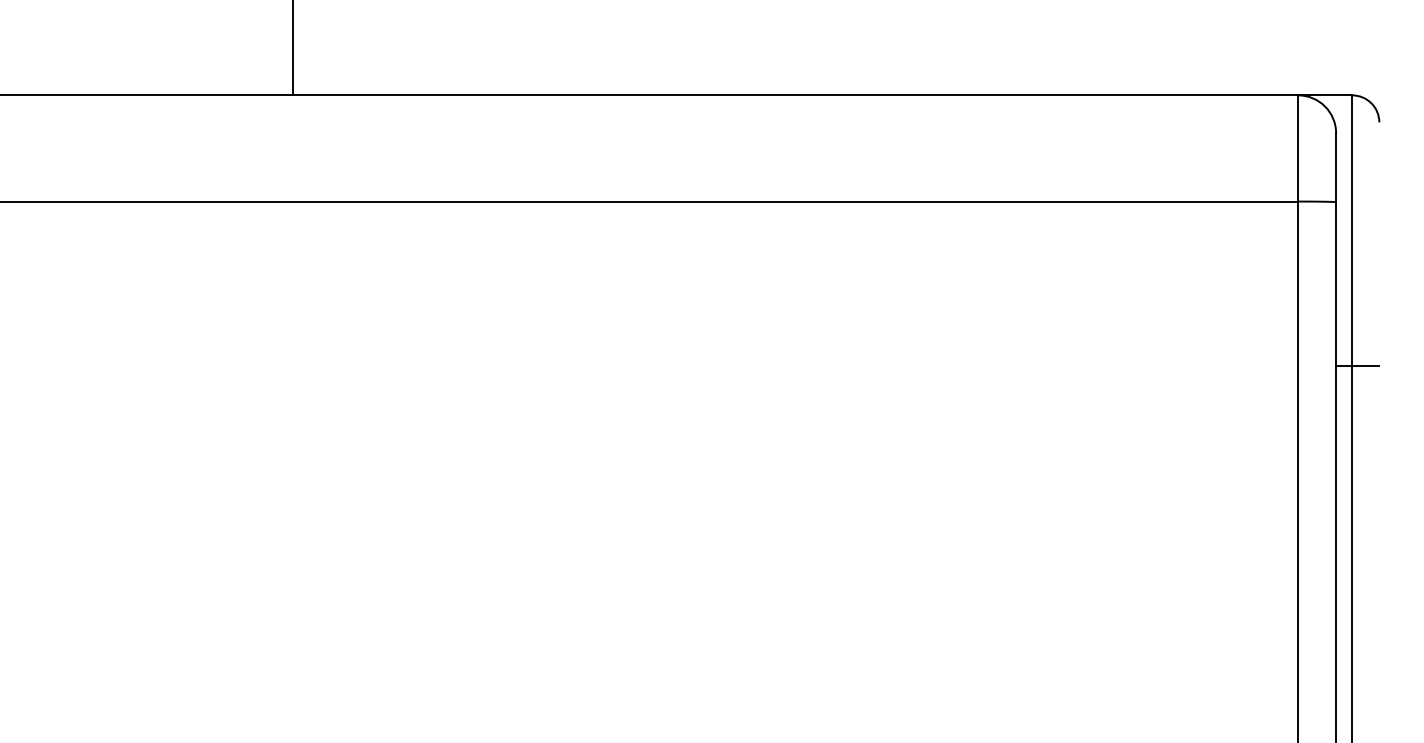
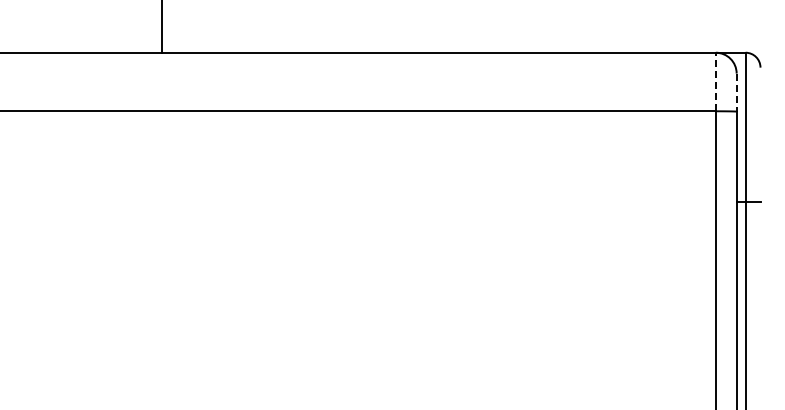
line: (1297, 147) -> (715, 81), solid -> dashed
line: (1335, 169) -> (736, 93), solid -> dashed

